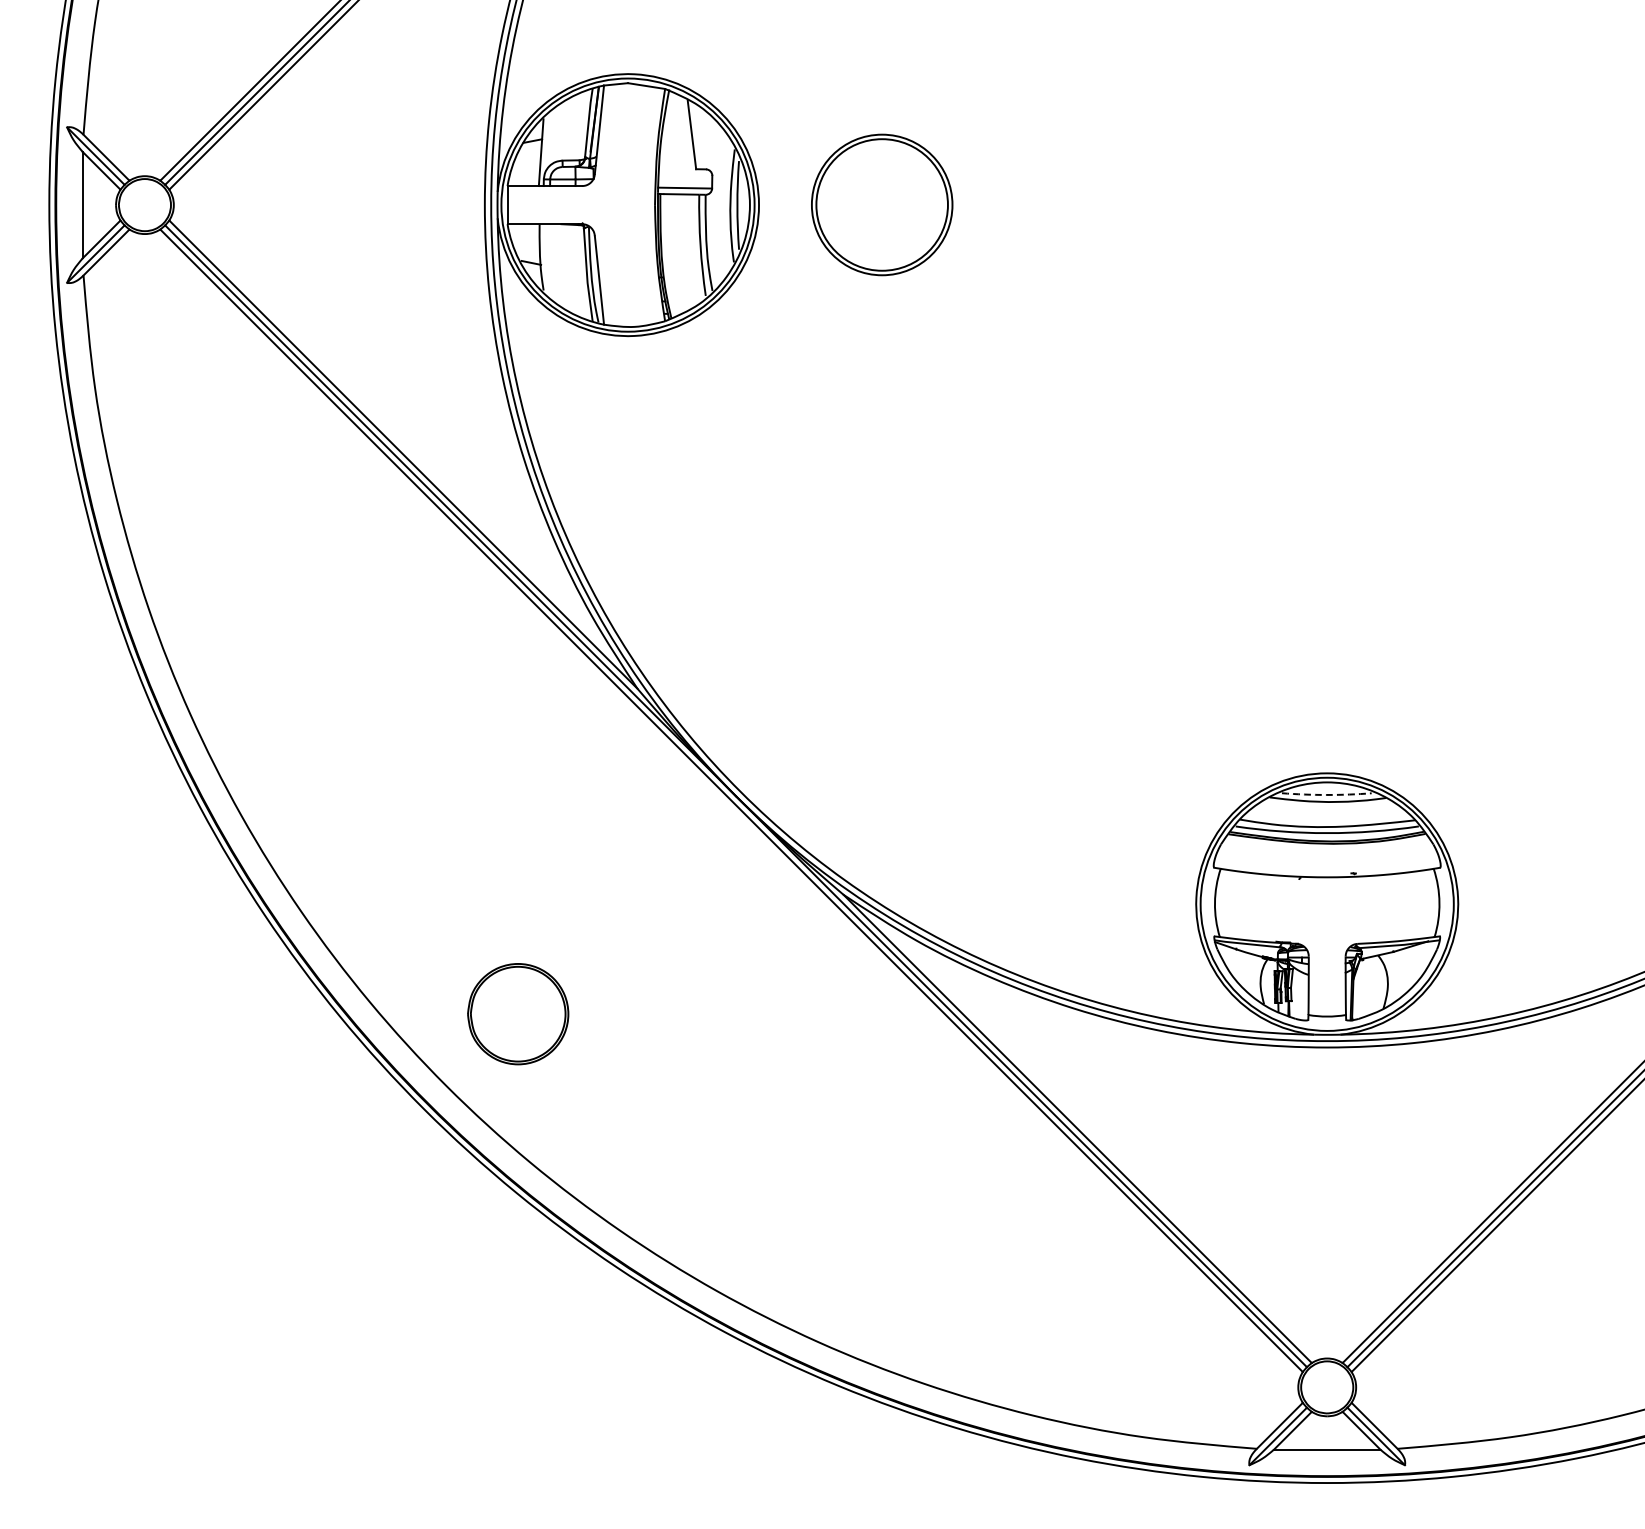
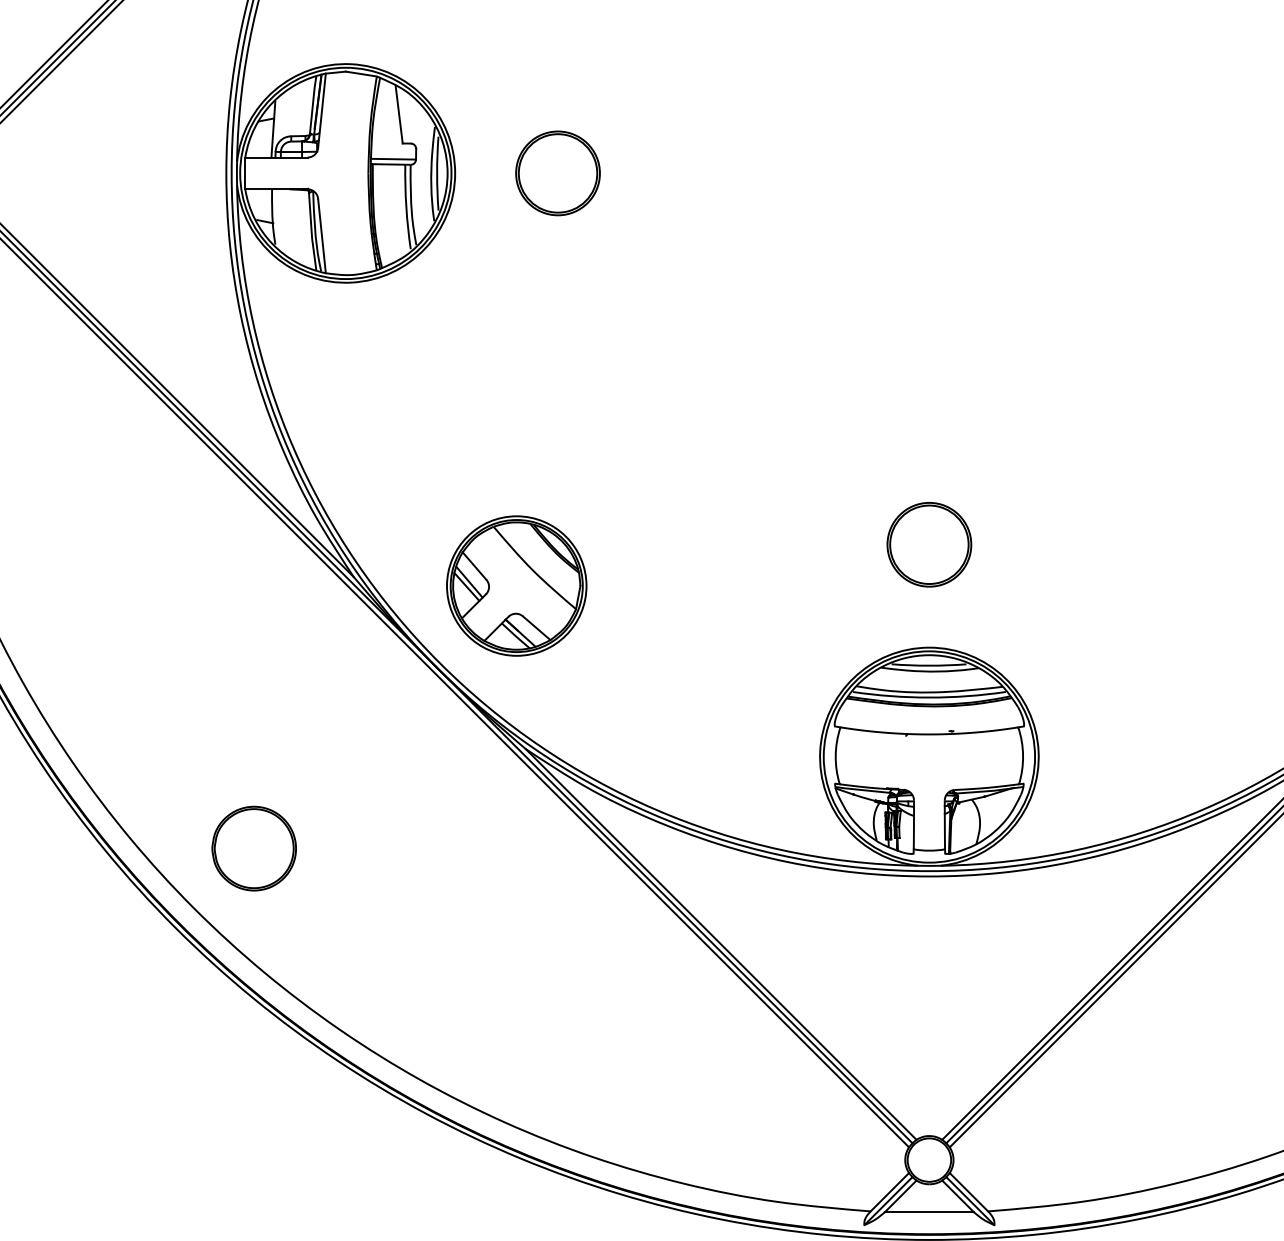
part: (882, 205) -> (558, 173), size x0.71
part: (1327, 650) -> (929, 545), added
part: (832, 699) -> (516, 586), added
arc: (1326, 794) -> (928, 665), dashed -> solid

